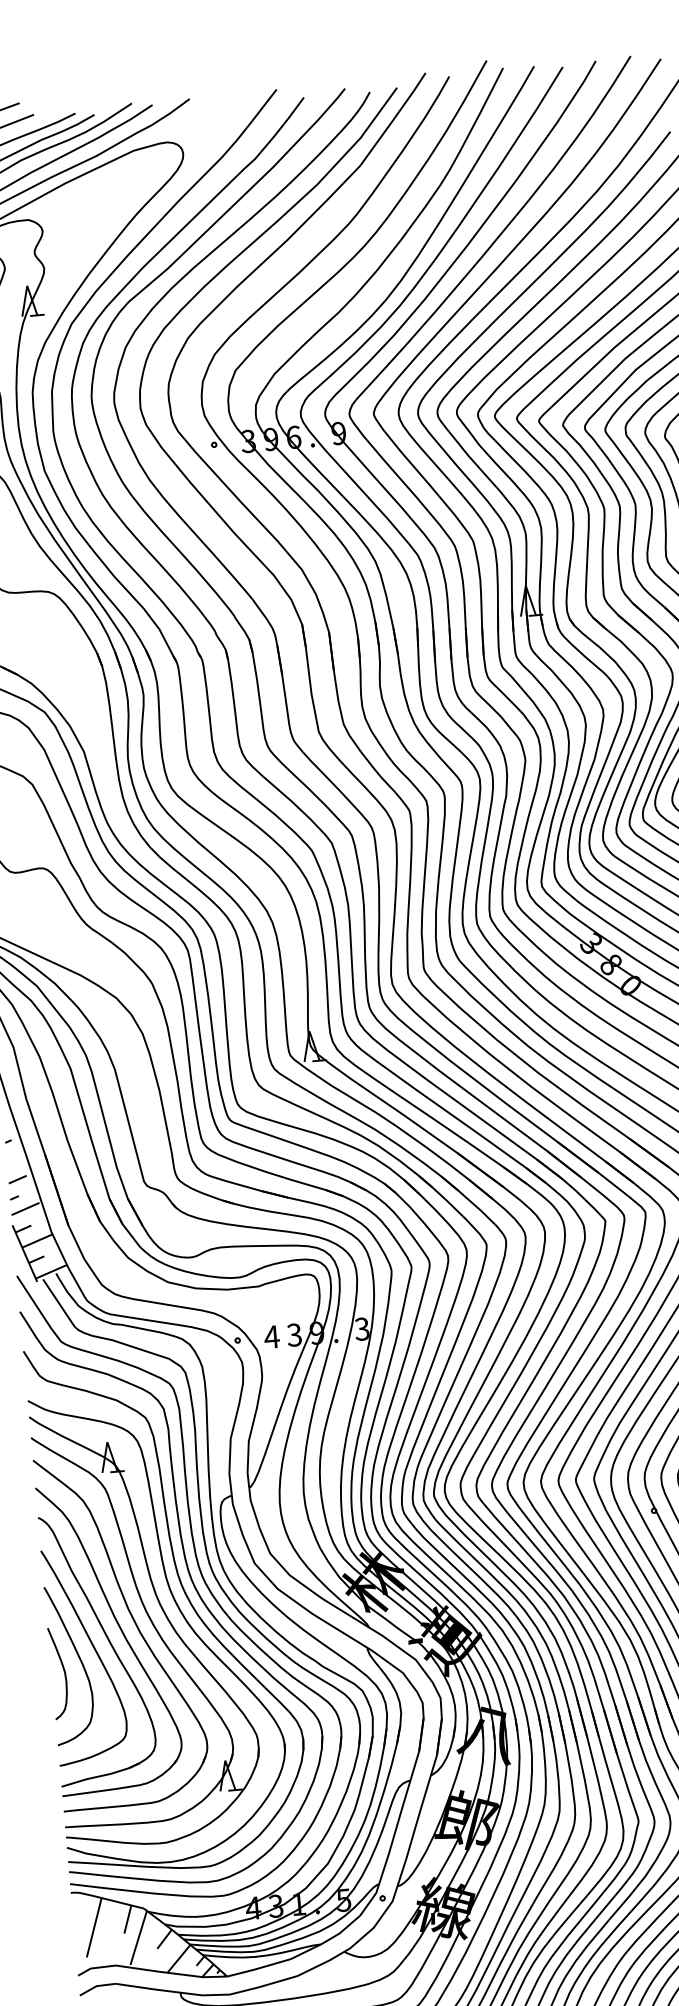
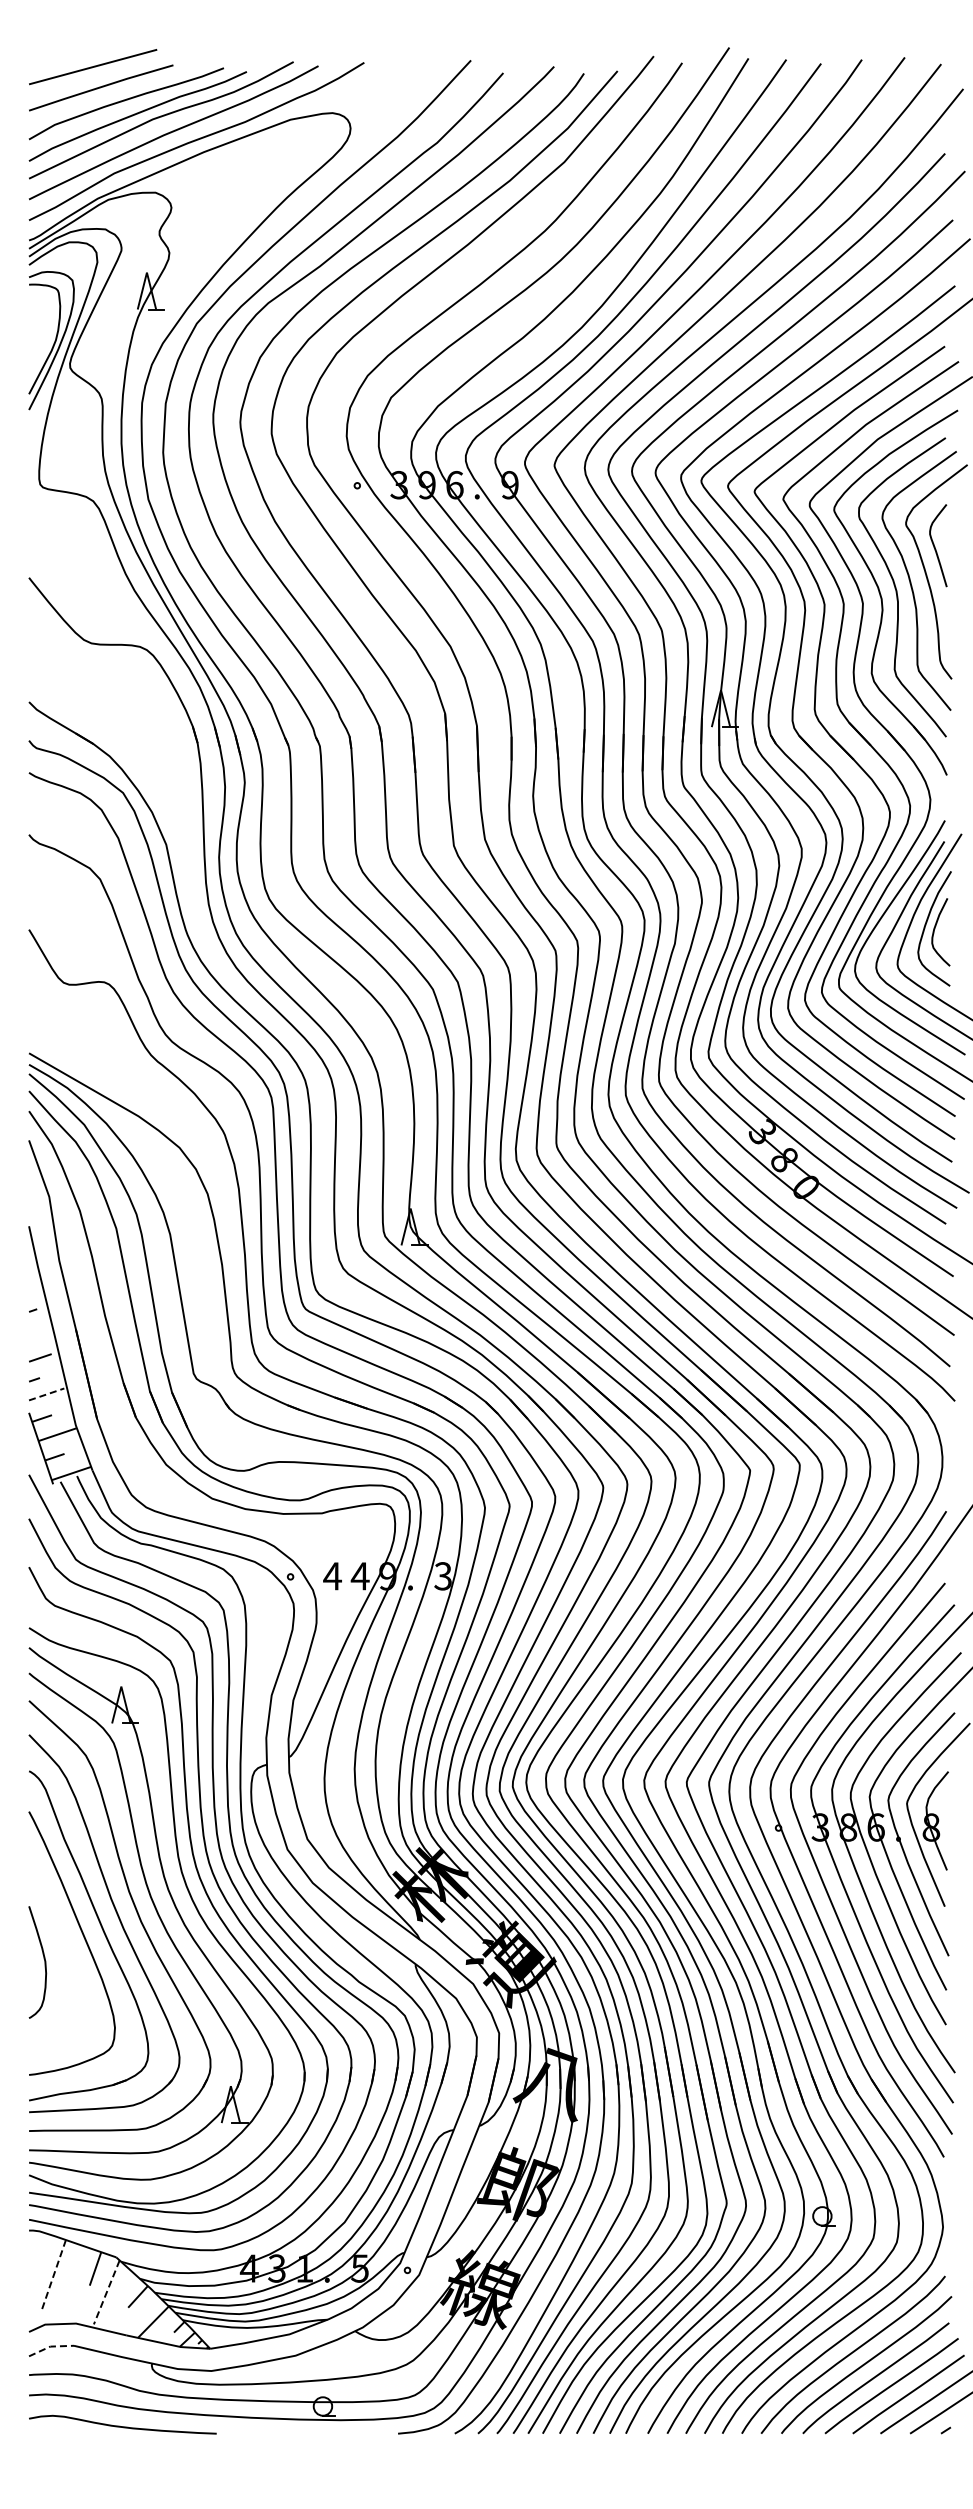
line: (25, 1209) -> (46, 1394), solid -> dashed
text: (293, 1335) -> (359, 1576), 3 -> 4
curve: (79, 1660) -> (64, 1948), removed
line: (94, 1927) -> (53, 2275), solid -> dashed
line: (138, 1937) -> (106, 2292), solid -> dashed
line: (96, 1986) -> (50, 2346), solid -> dashed

